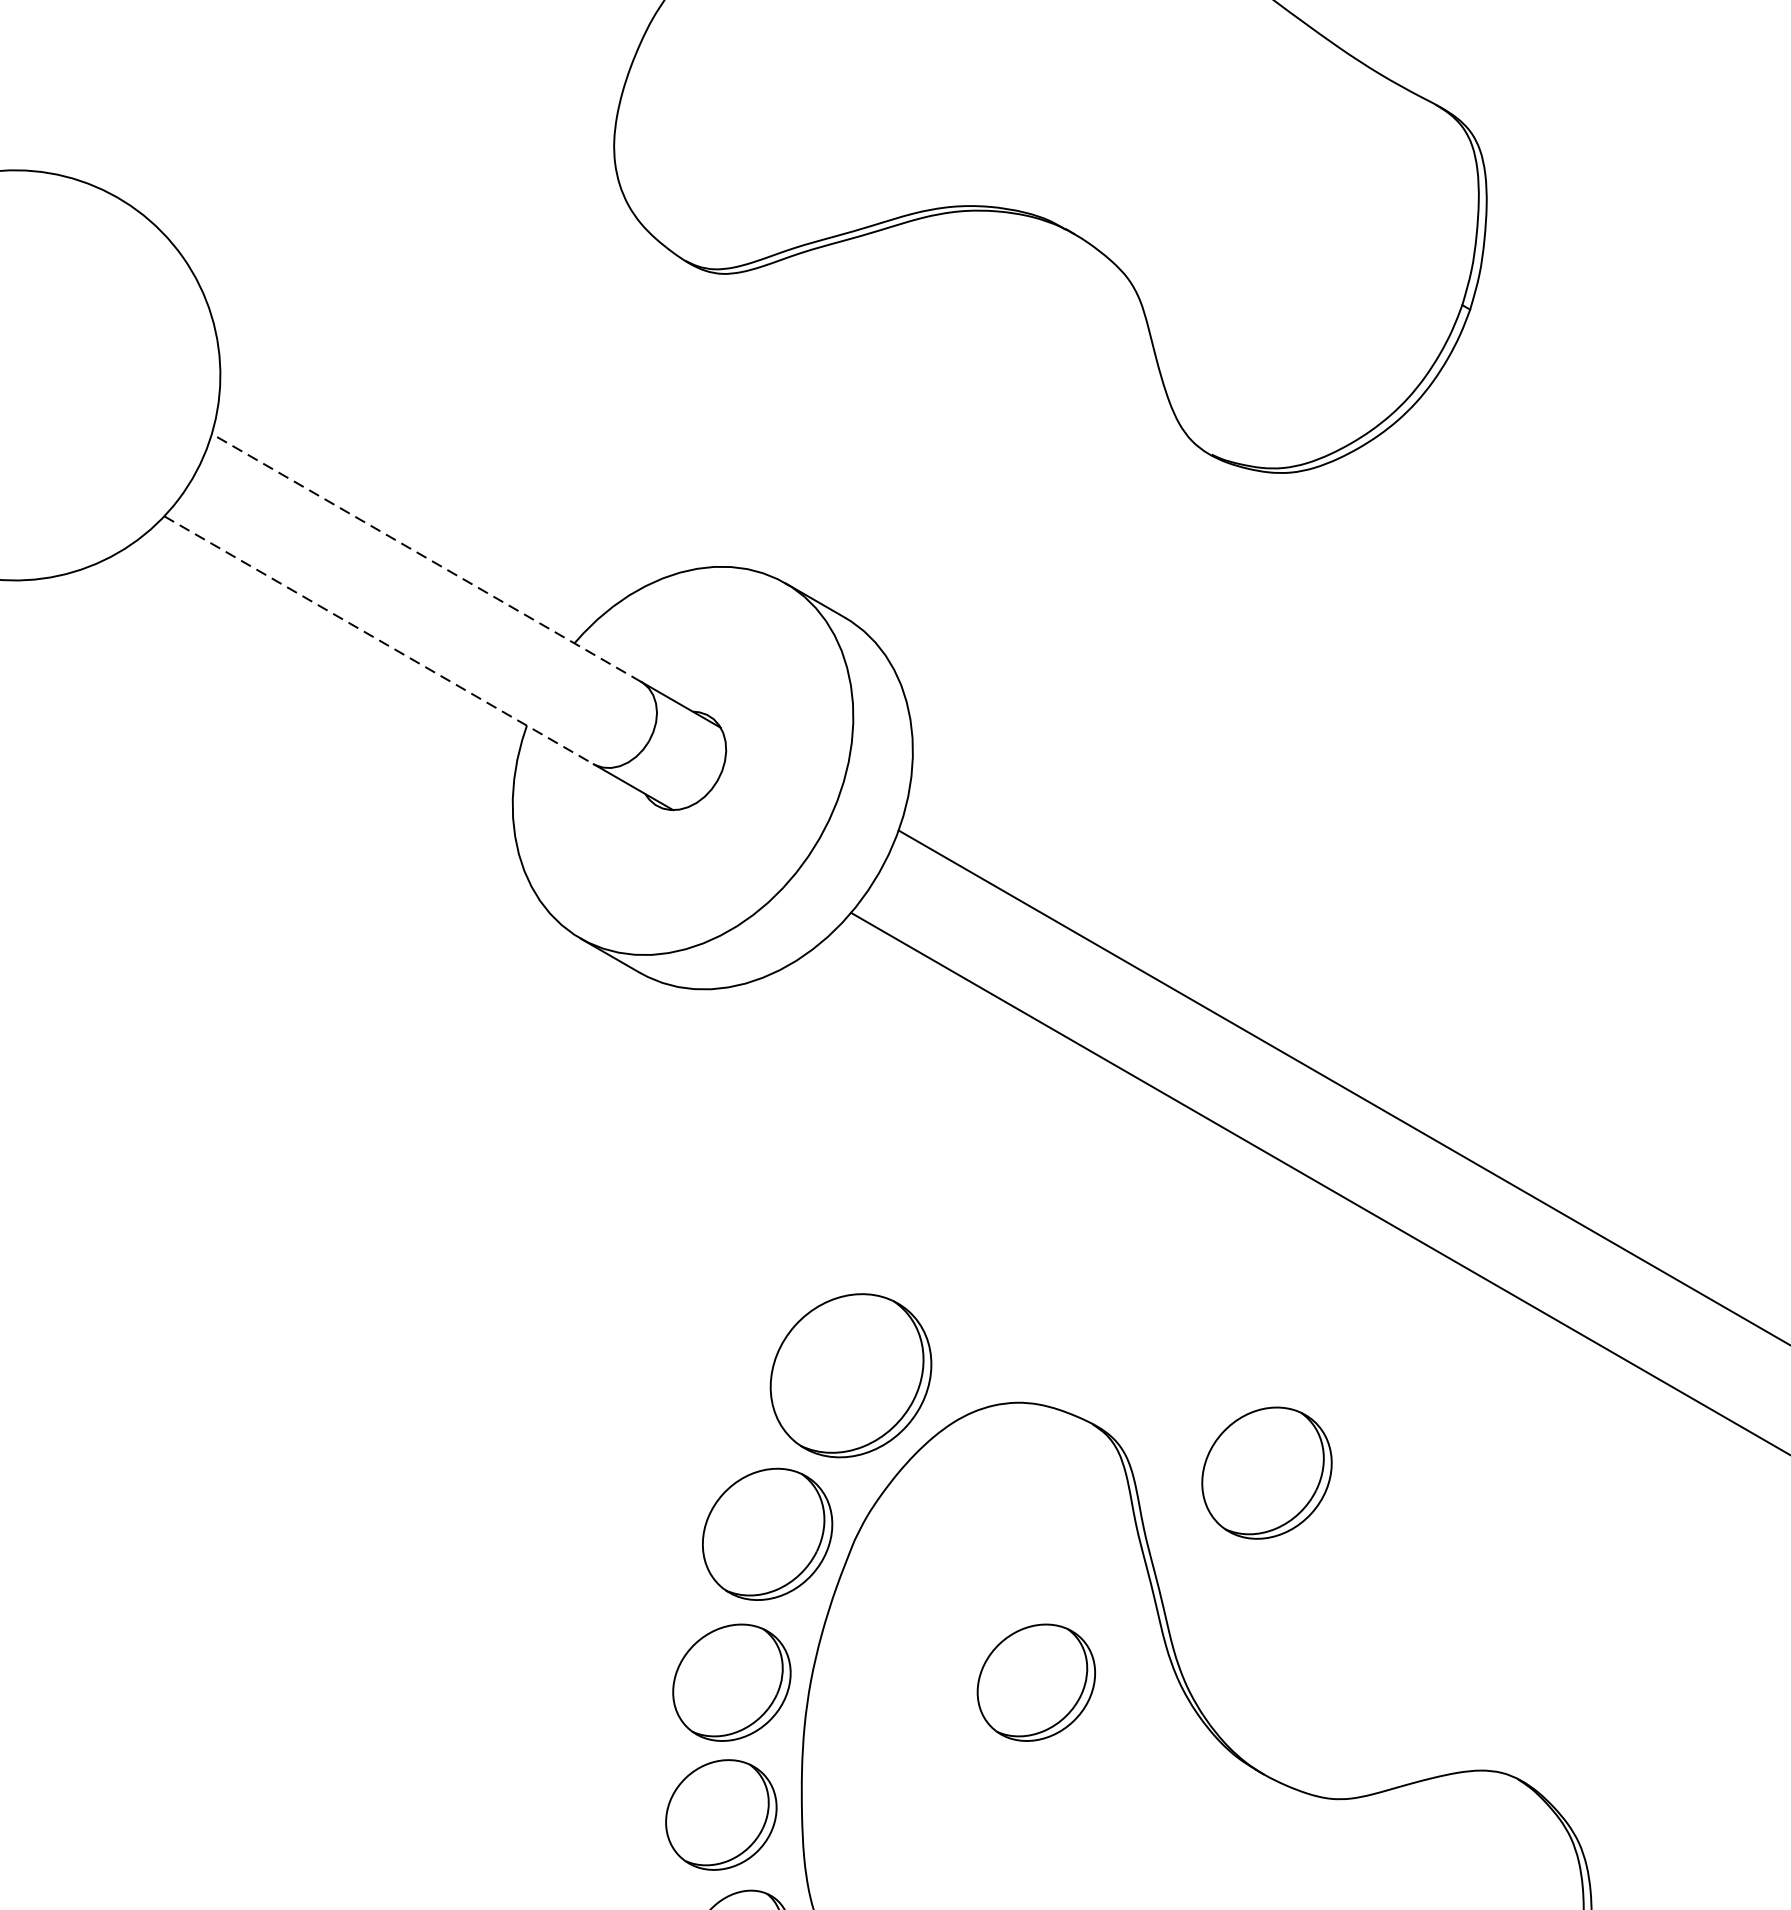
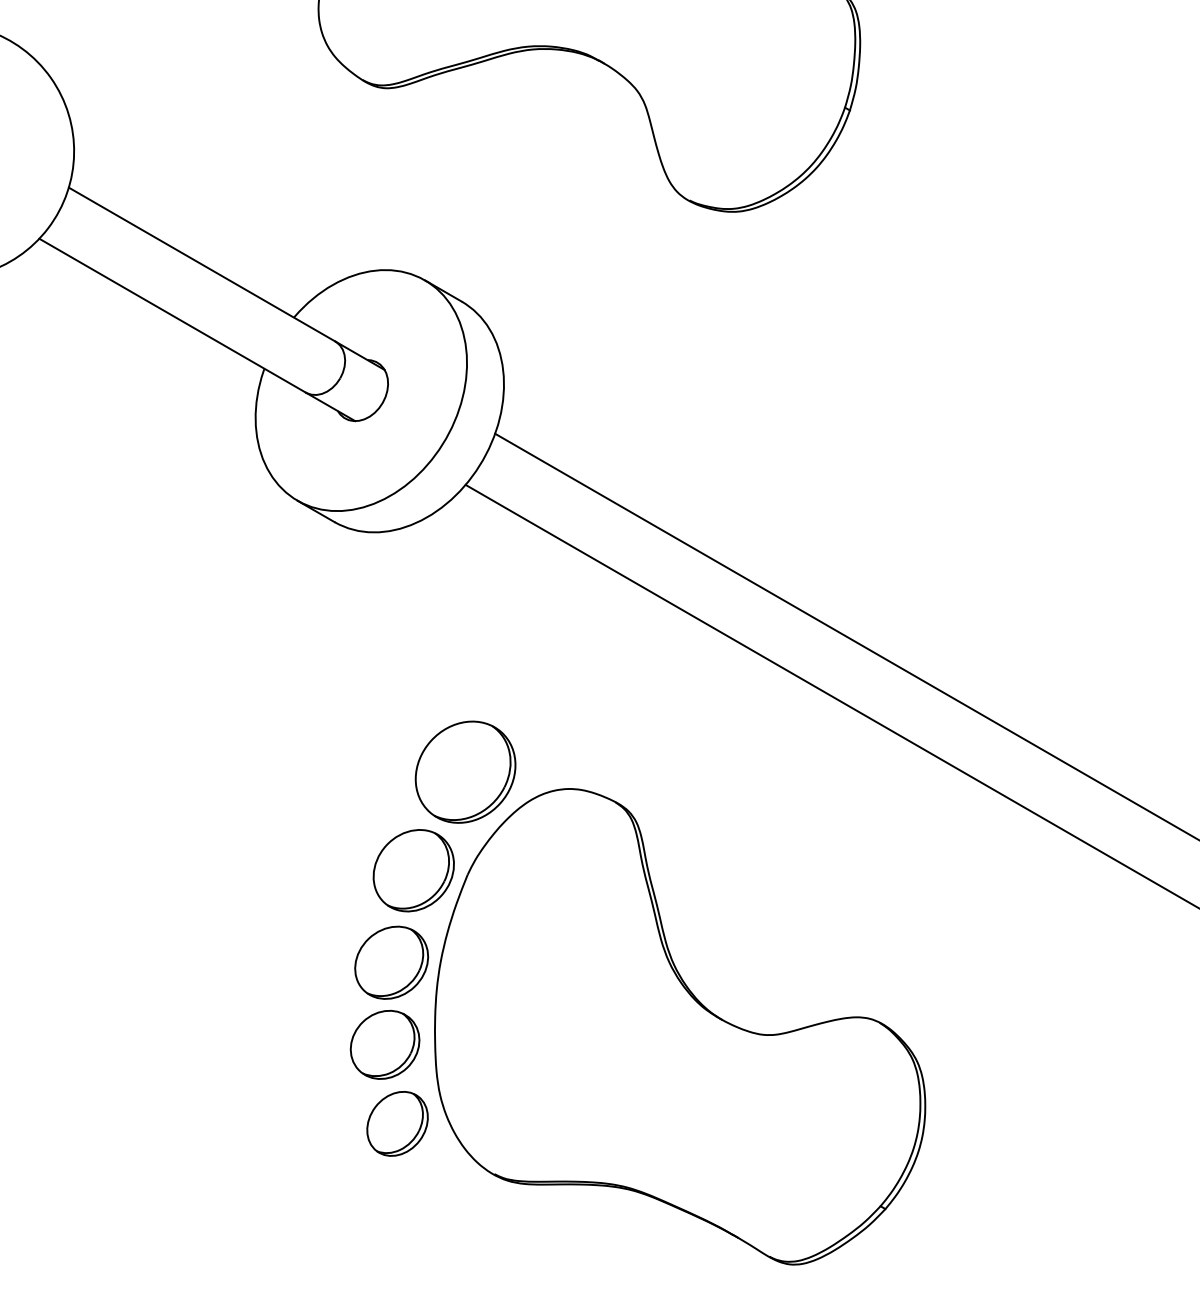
line: (427, 557) -> (202, 264), dashed -> solid
line: (378, 639) -> (172, 315), dashed -> solid
part: (1266, 1472) -> (723, 832), removed
part: (1036, 1682) -> (580, 962), removed

